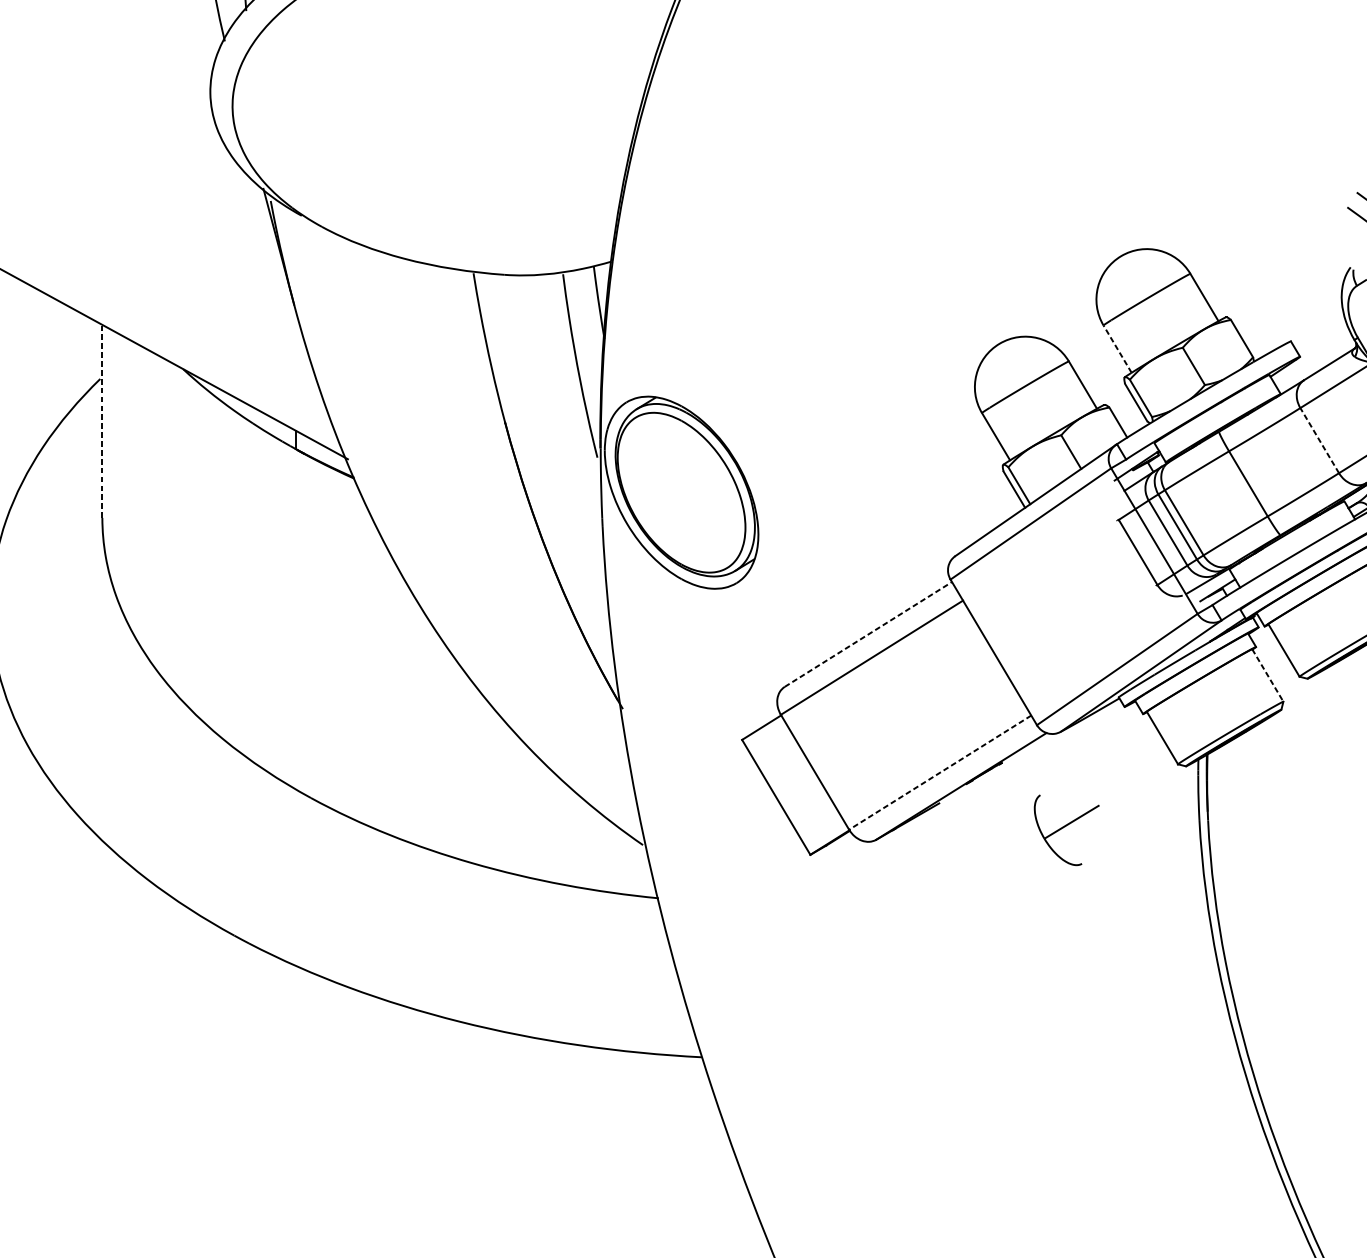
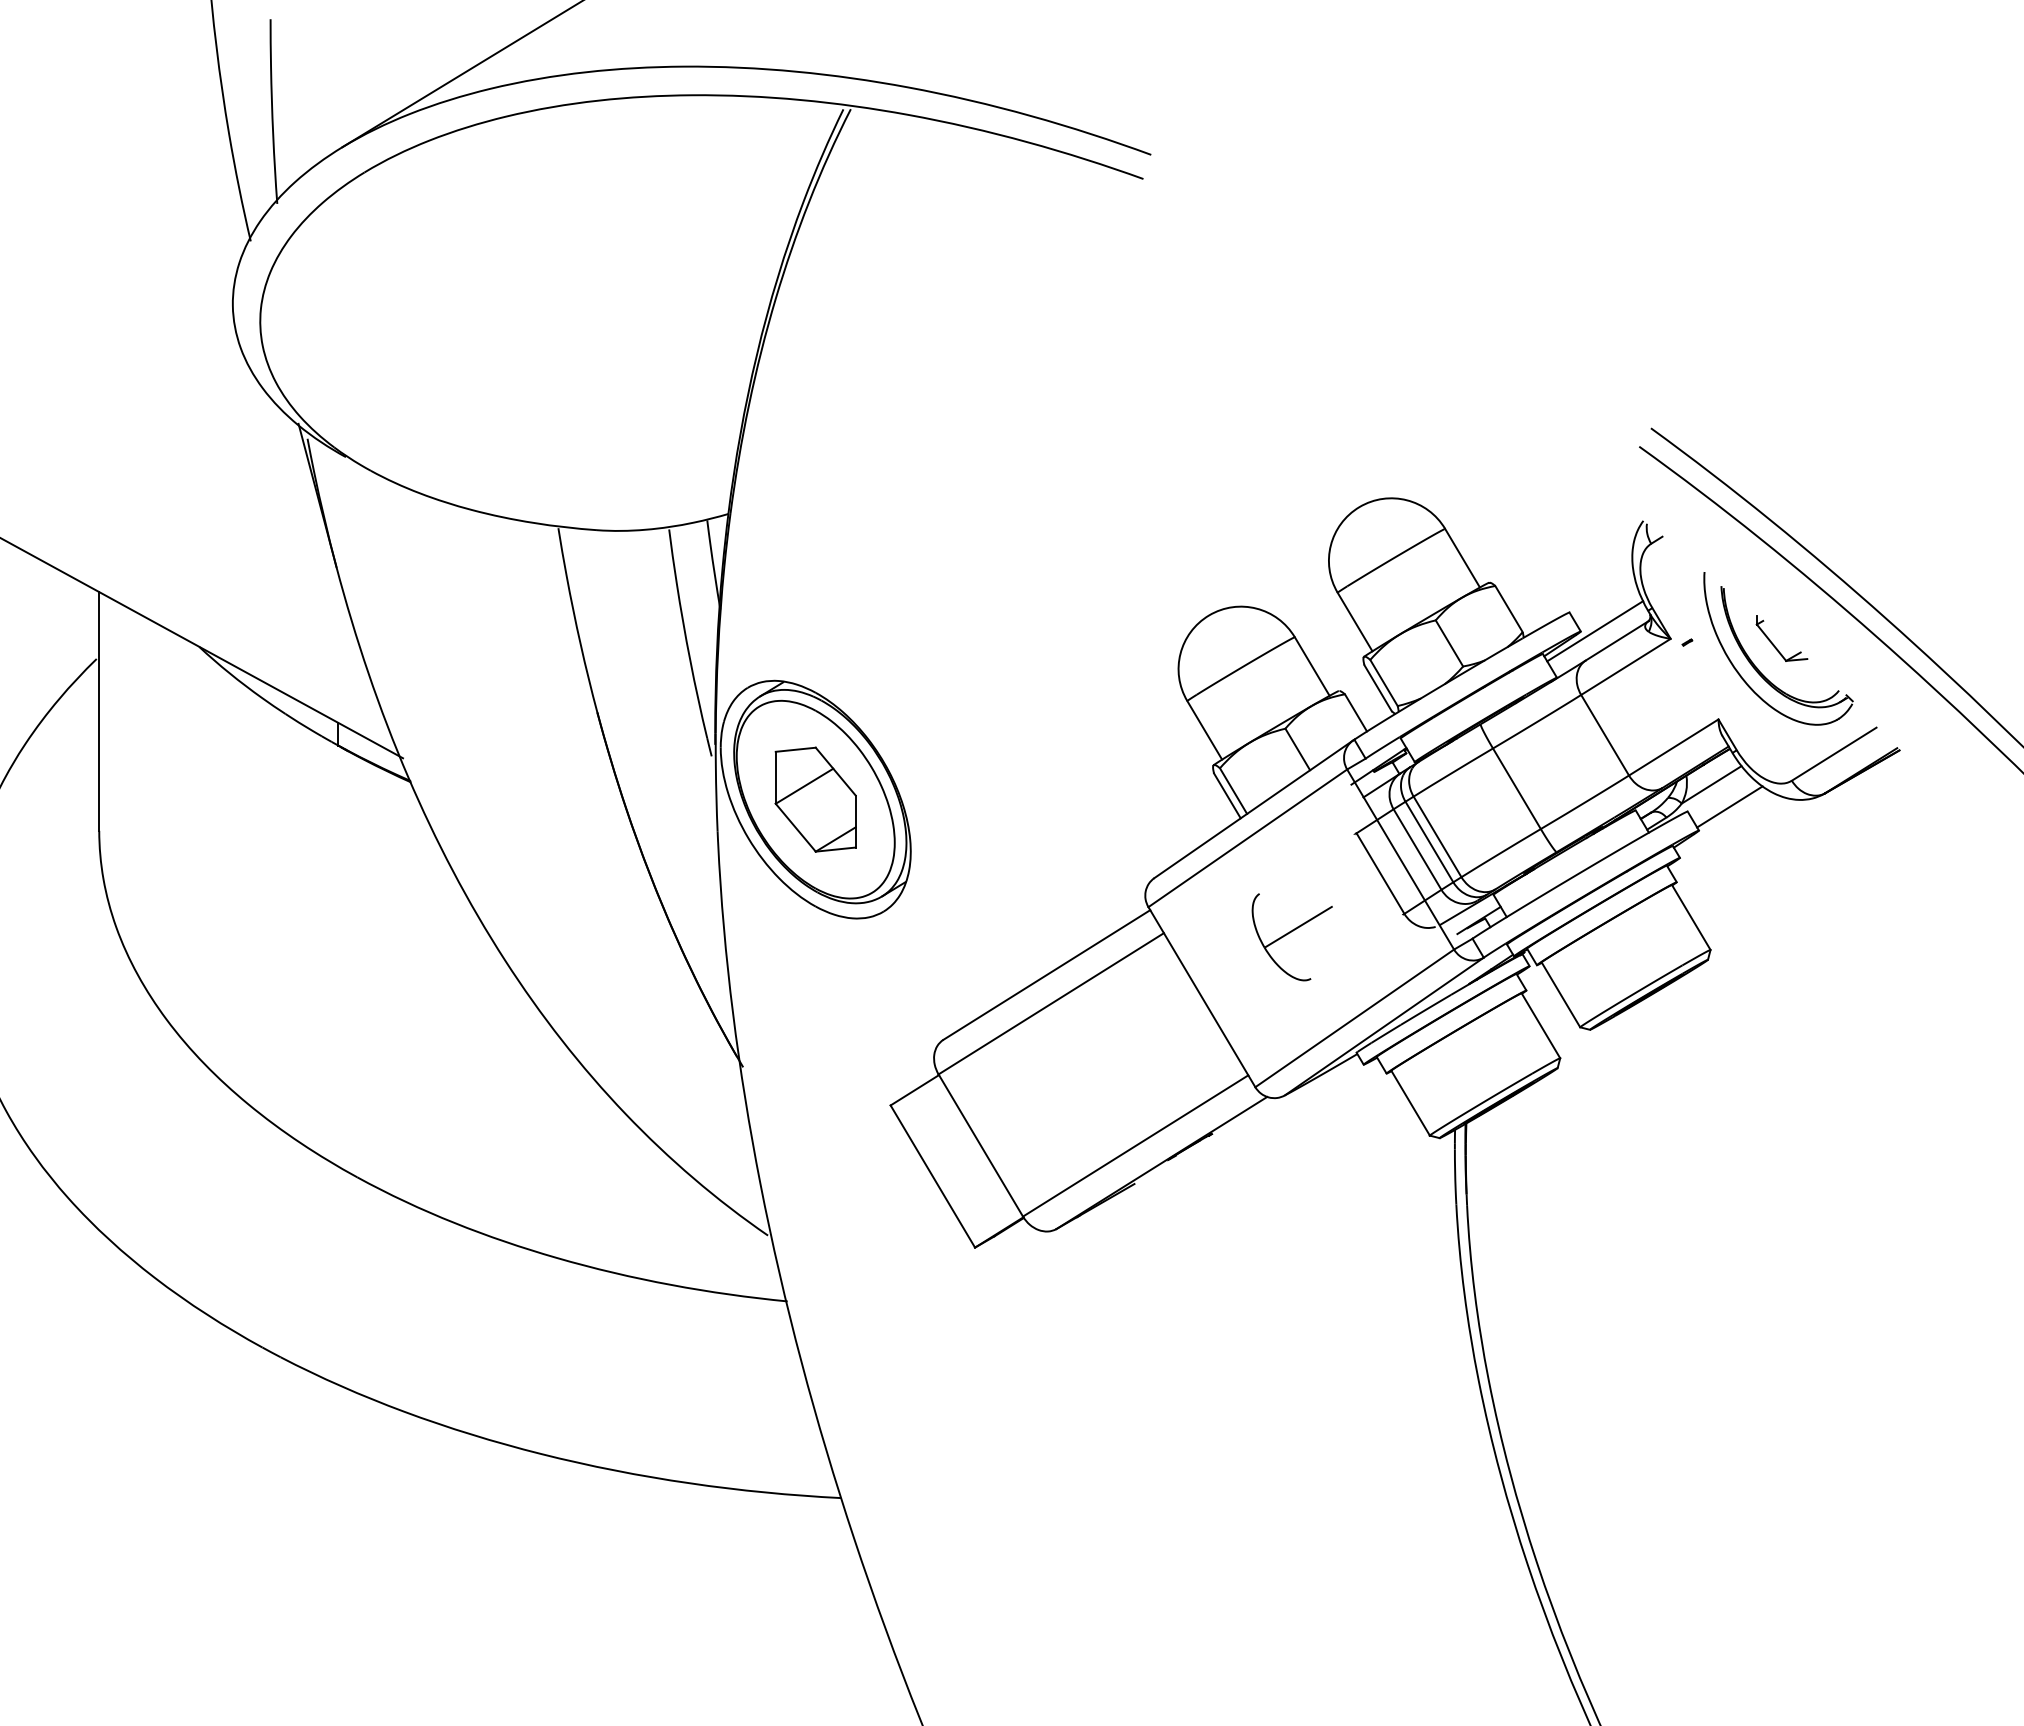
line: (1117, 348) -> (1354, 621), dashed -> solid
line: (1311, 356) -> (1595, 631), added
line: (102, 420) -> (99, 710), dashed -> solid
line: (1320, 440) -> (1605, 735), dashed -> solid
part: (681, 492) -> (815, 799), added
line: (868, 634) -> (1047, 974), dashed -> solid
line: (1267, 675) -> (1540, 1025), dashed -> solid
line: (940, 772) -> (1135, 1145), dashed -> solid
part: (1066, 830) -> (1291, 937), moved

